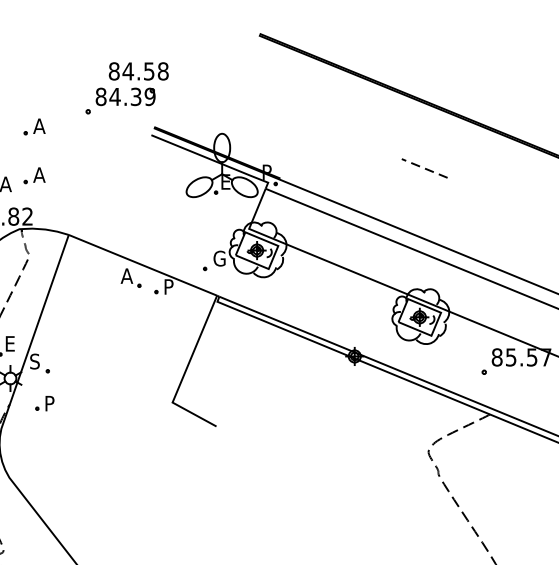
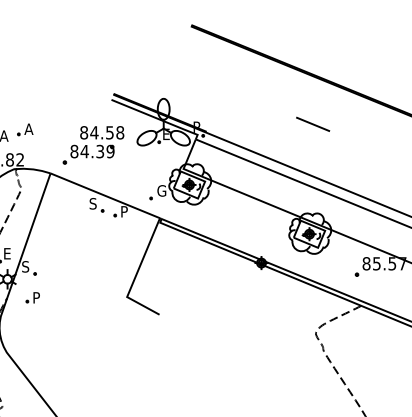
part: (126, 88) -> (93, 145), moved
part: (34, 126) -> (25, 93), removed
line: (423, 168) -> (312, 124), dashed -> solid
text: (126, 275) -> (93, 203), A -> S

